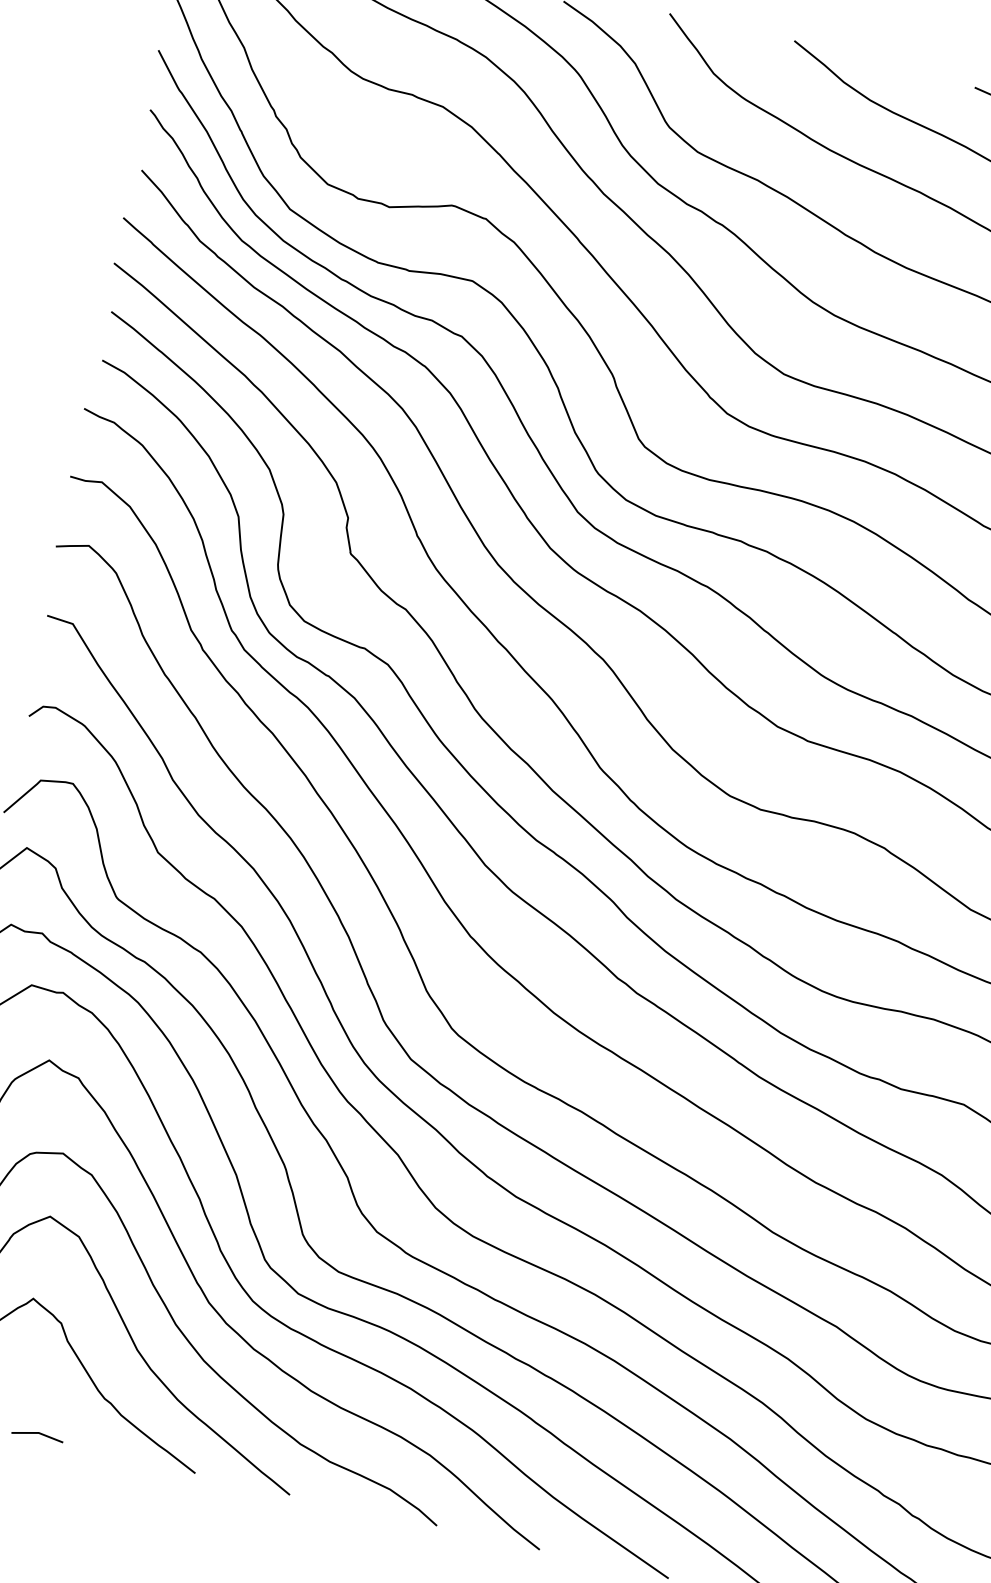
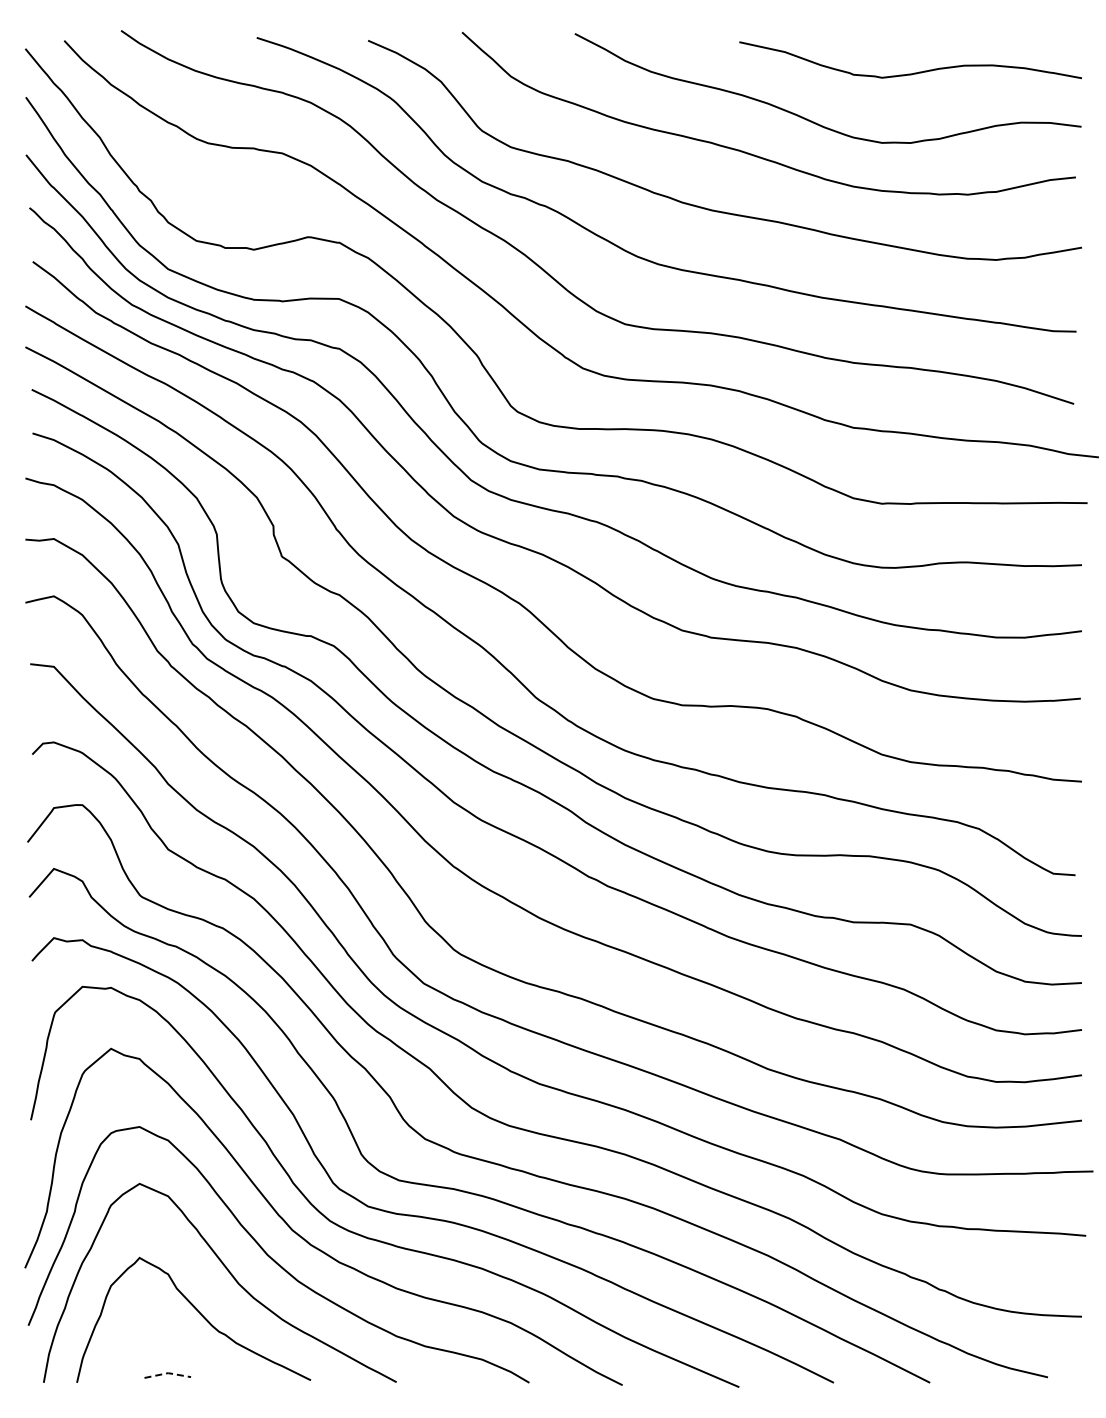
line: (39, 1433) -> (168, 1373), solid -> dashed

